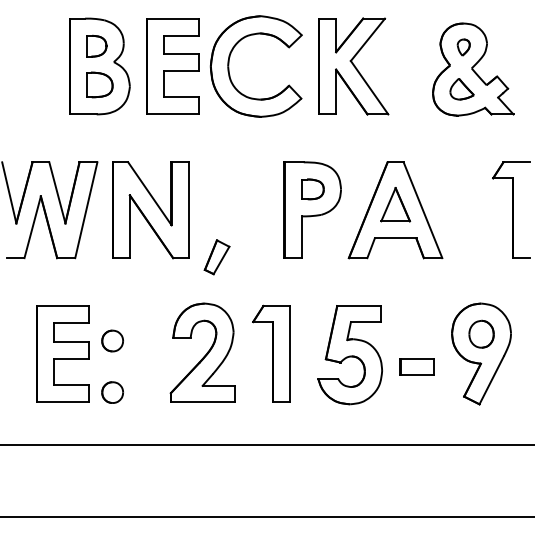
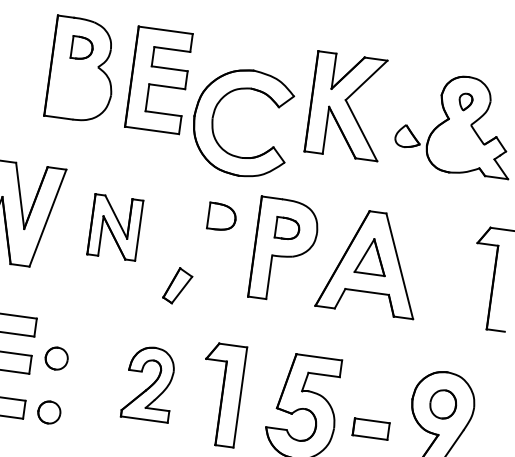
part: (229, 66) -> (213, 118), moved
part: (99, 84) -> (221, 216), moved
part: (461, 89) -> (407, 136), moved
part: (150, 210) -> (114, 227), size x0.6
part: (202, 352) -> (148, 383), size x0.7

